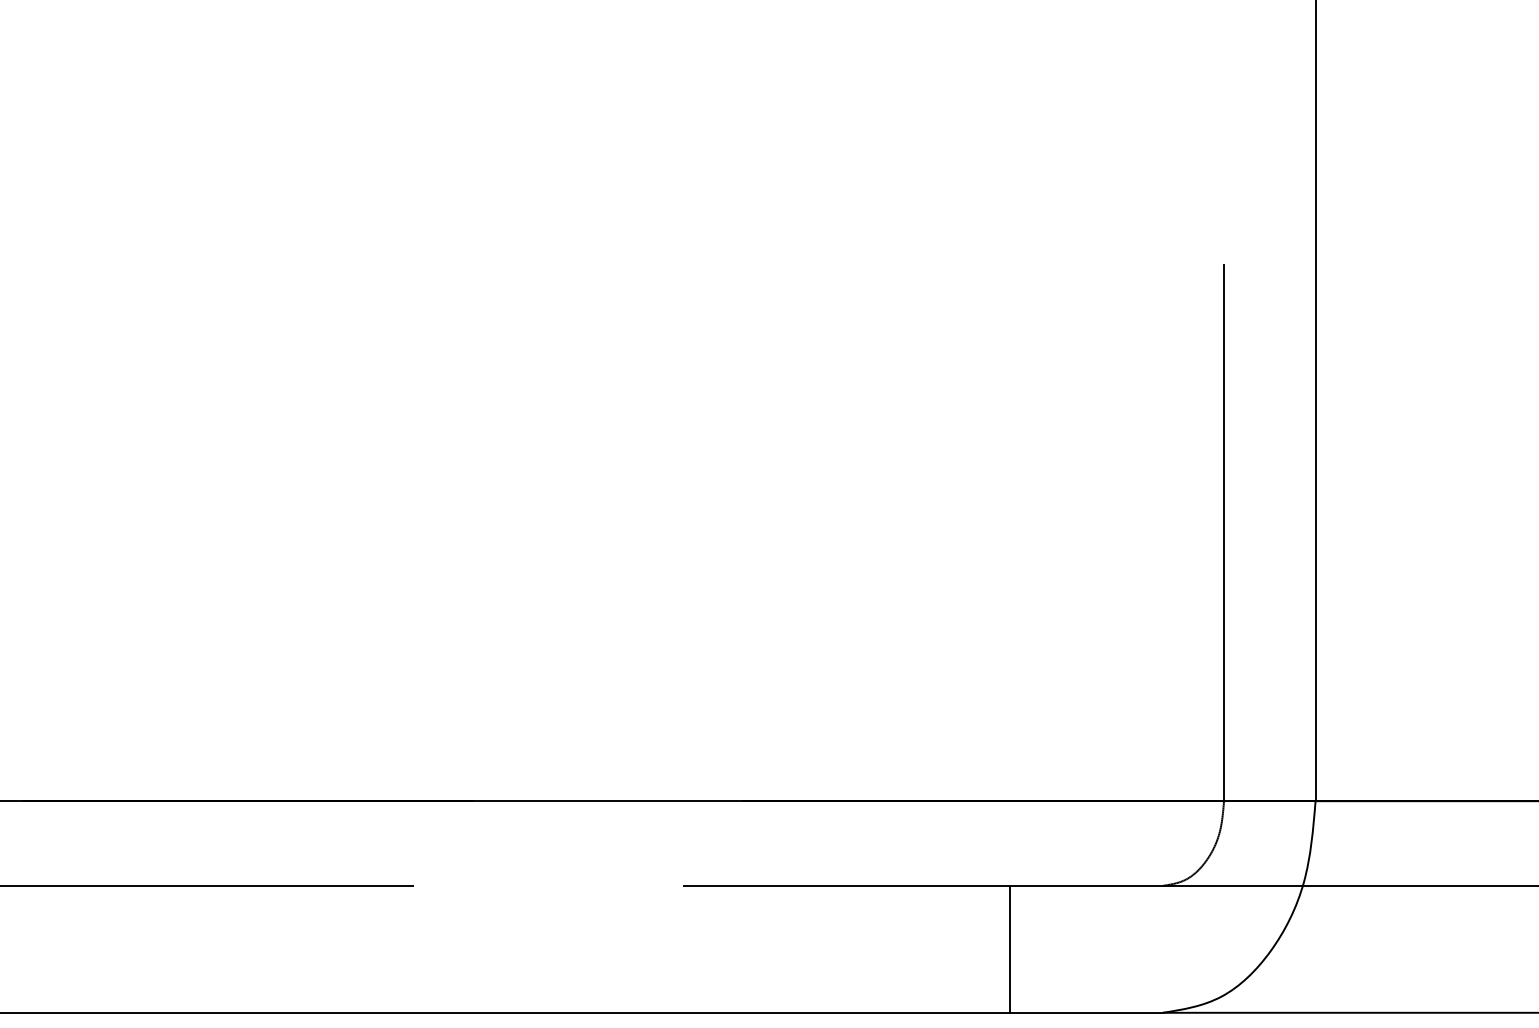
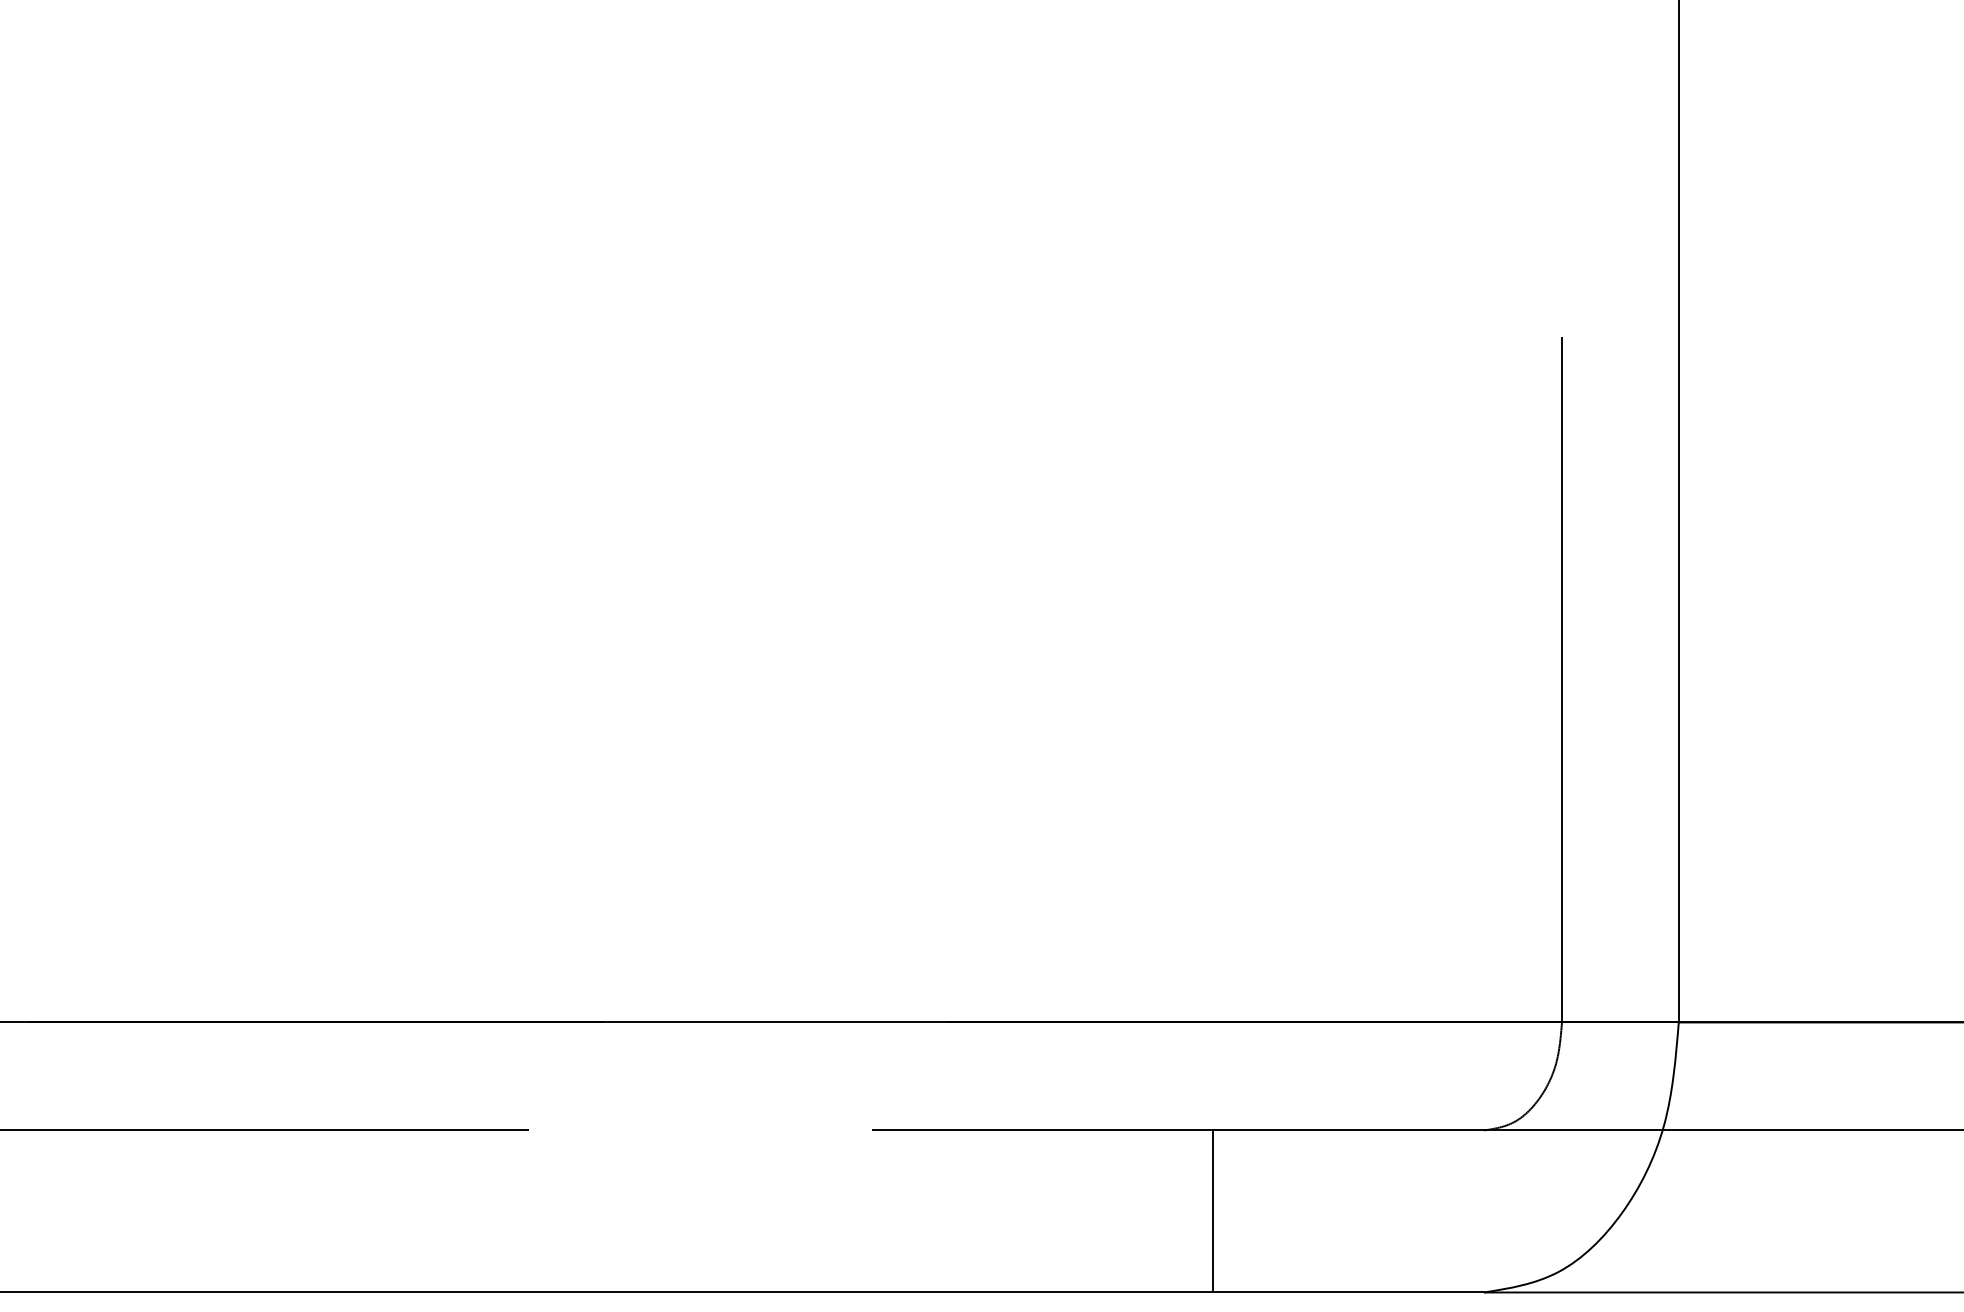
line: (1010, 949) -> (1213, 1211), moved

